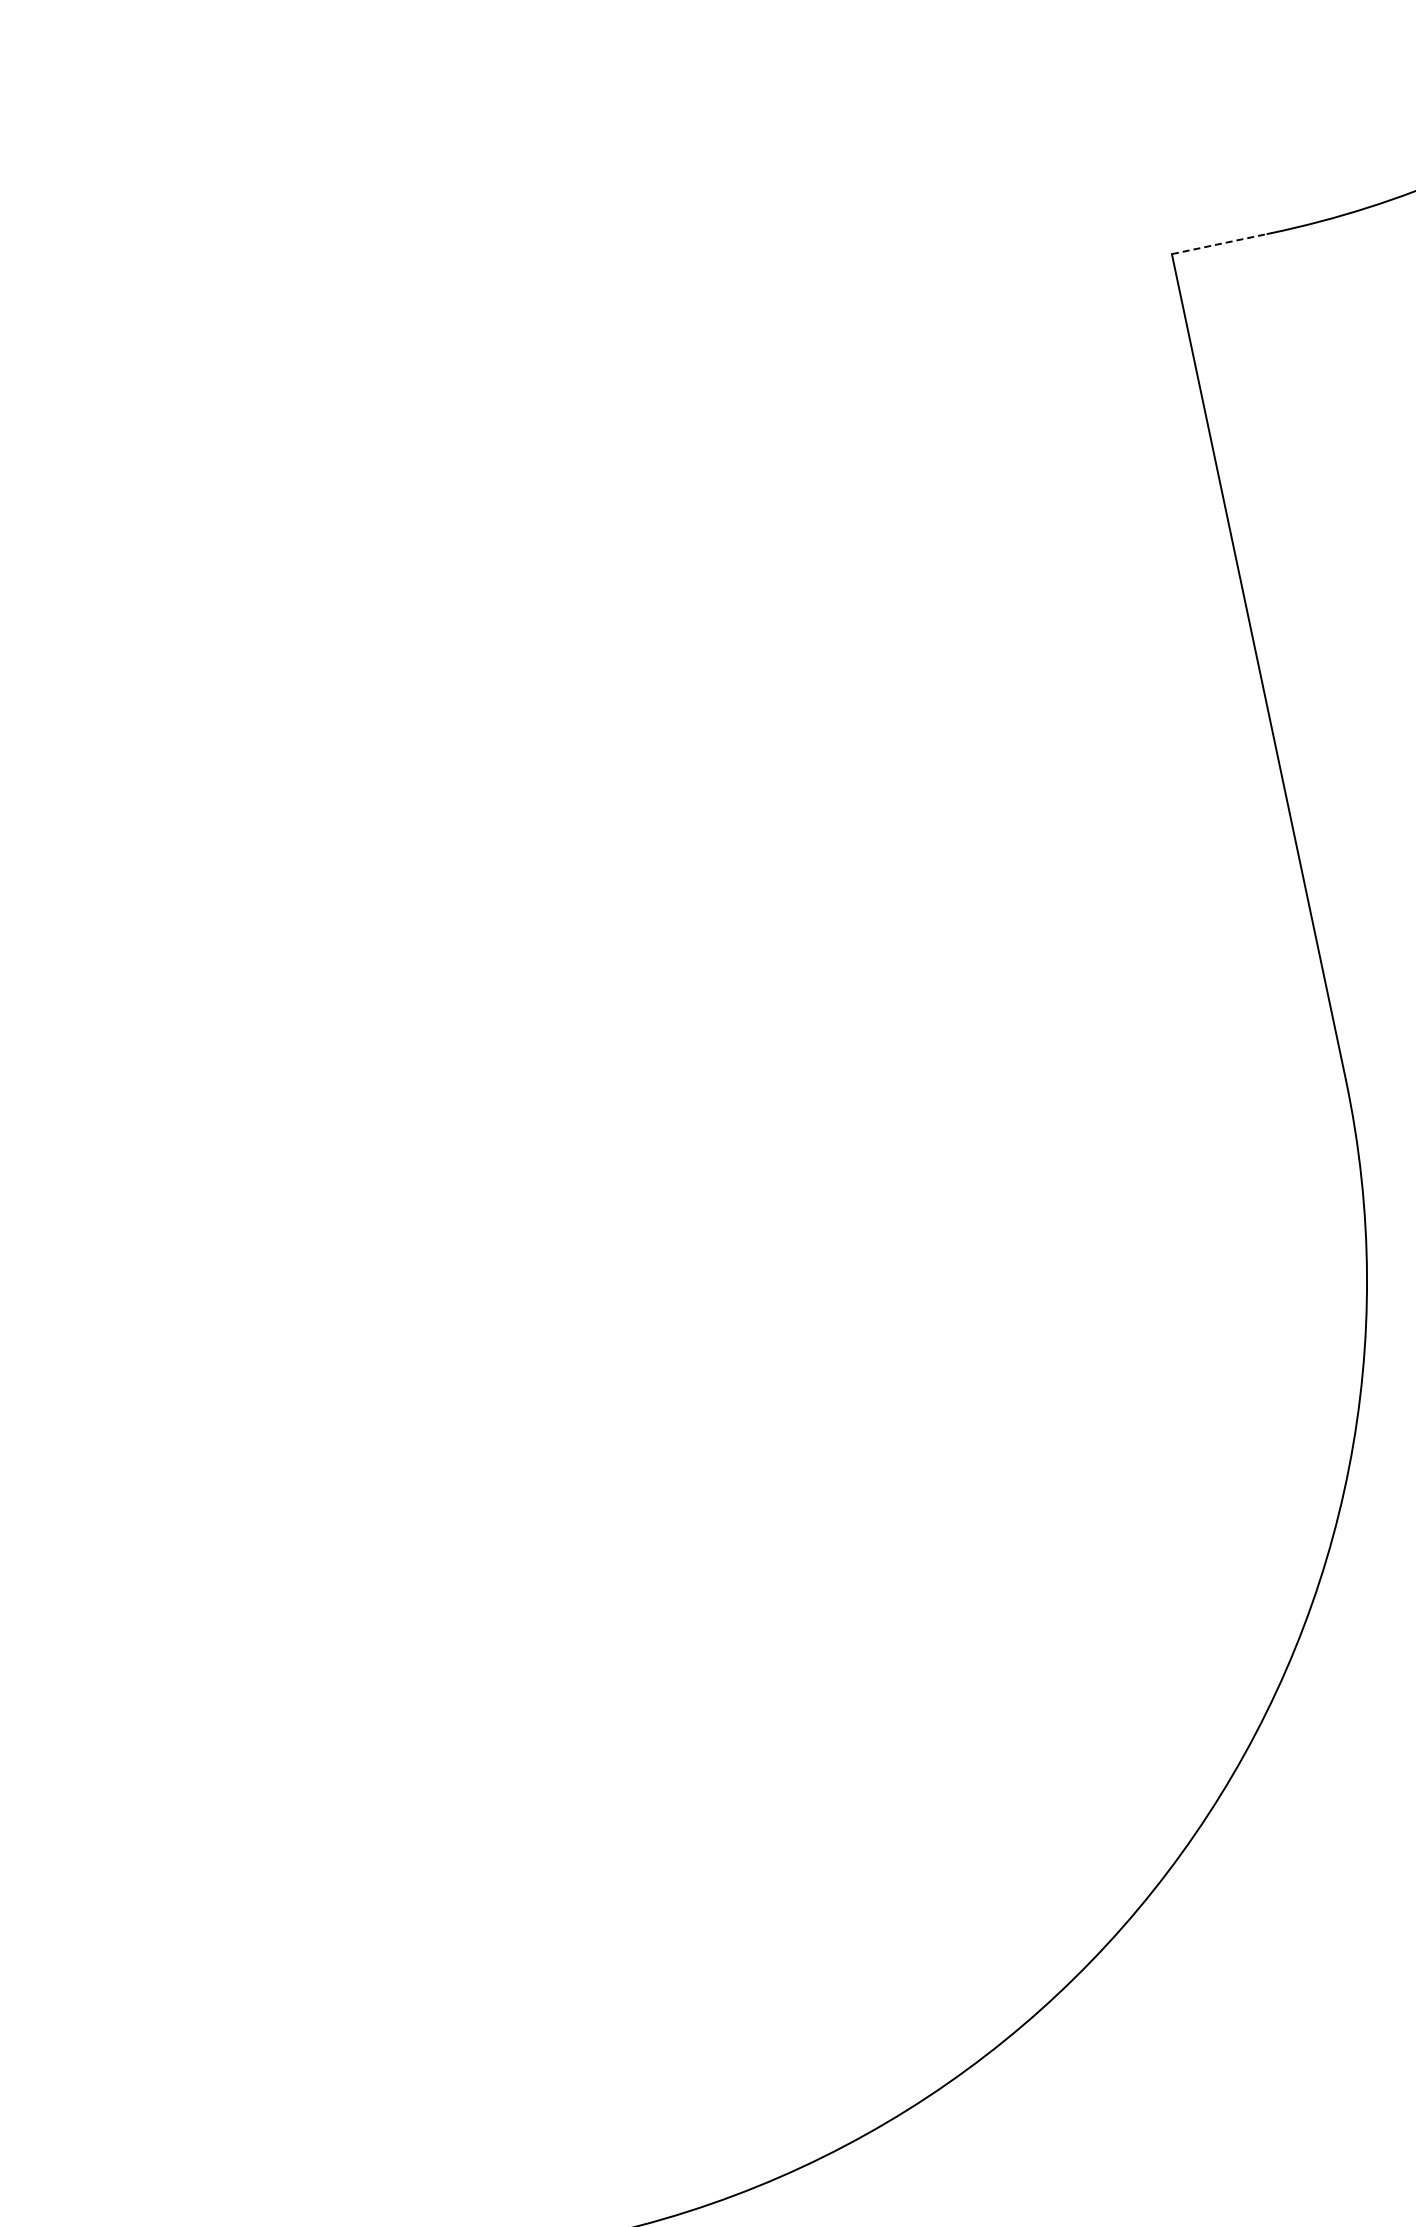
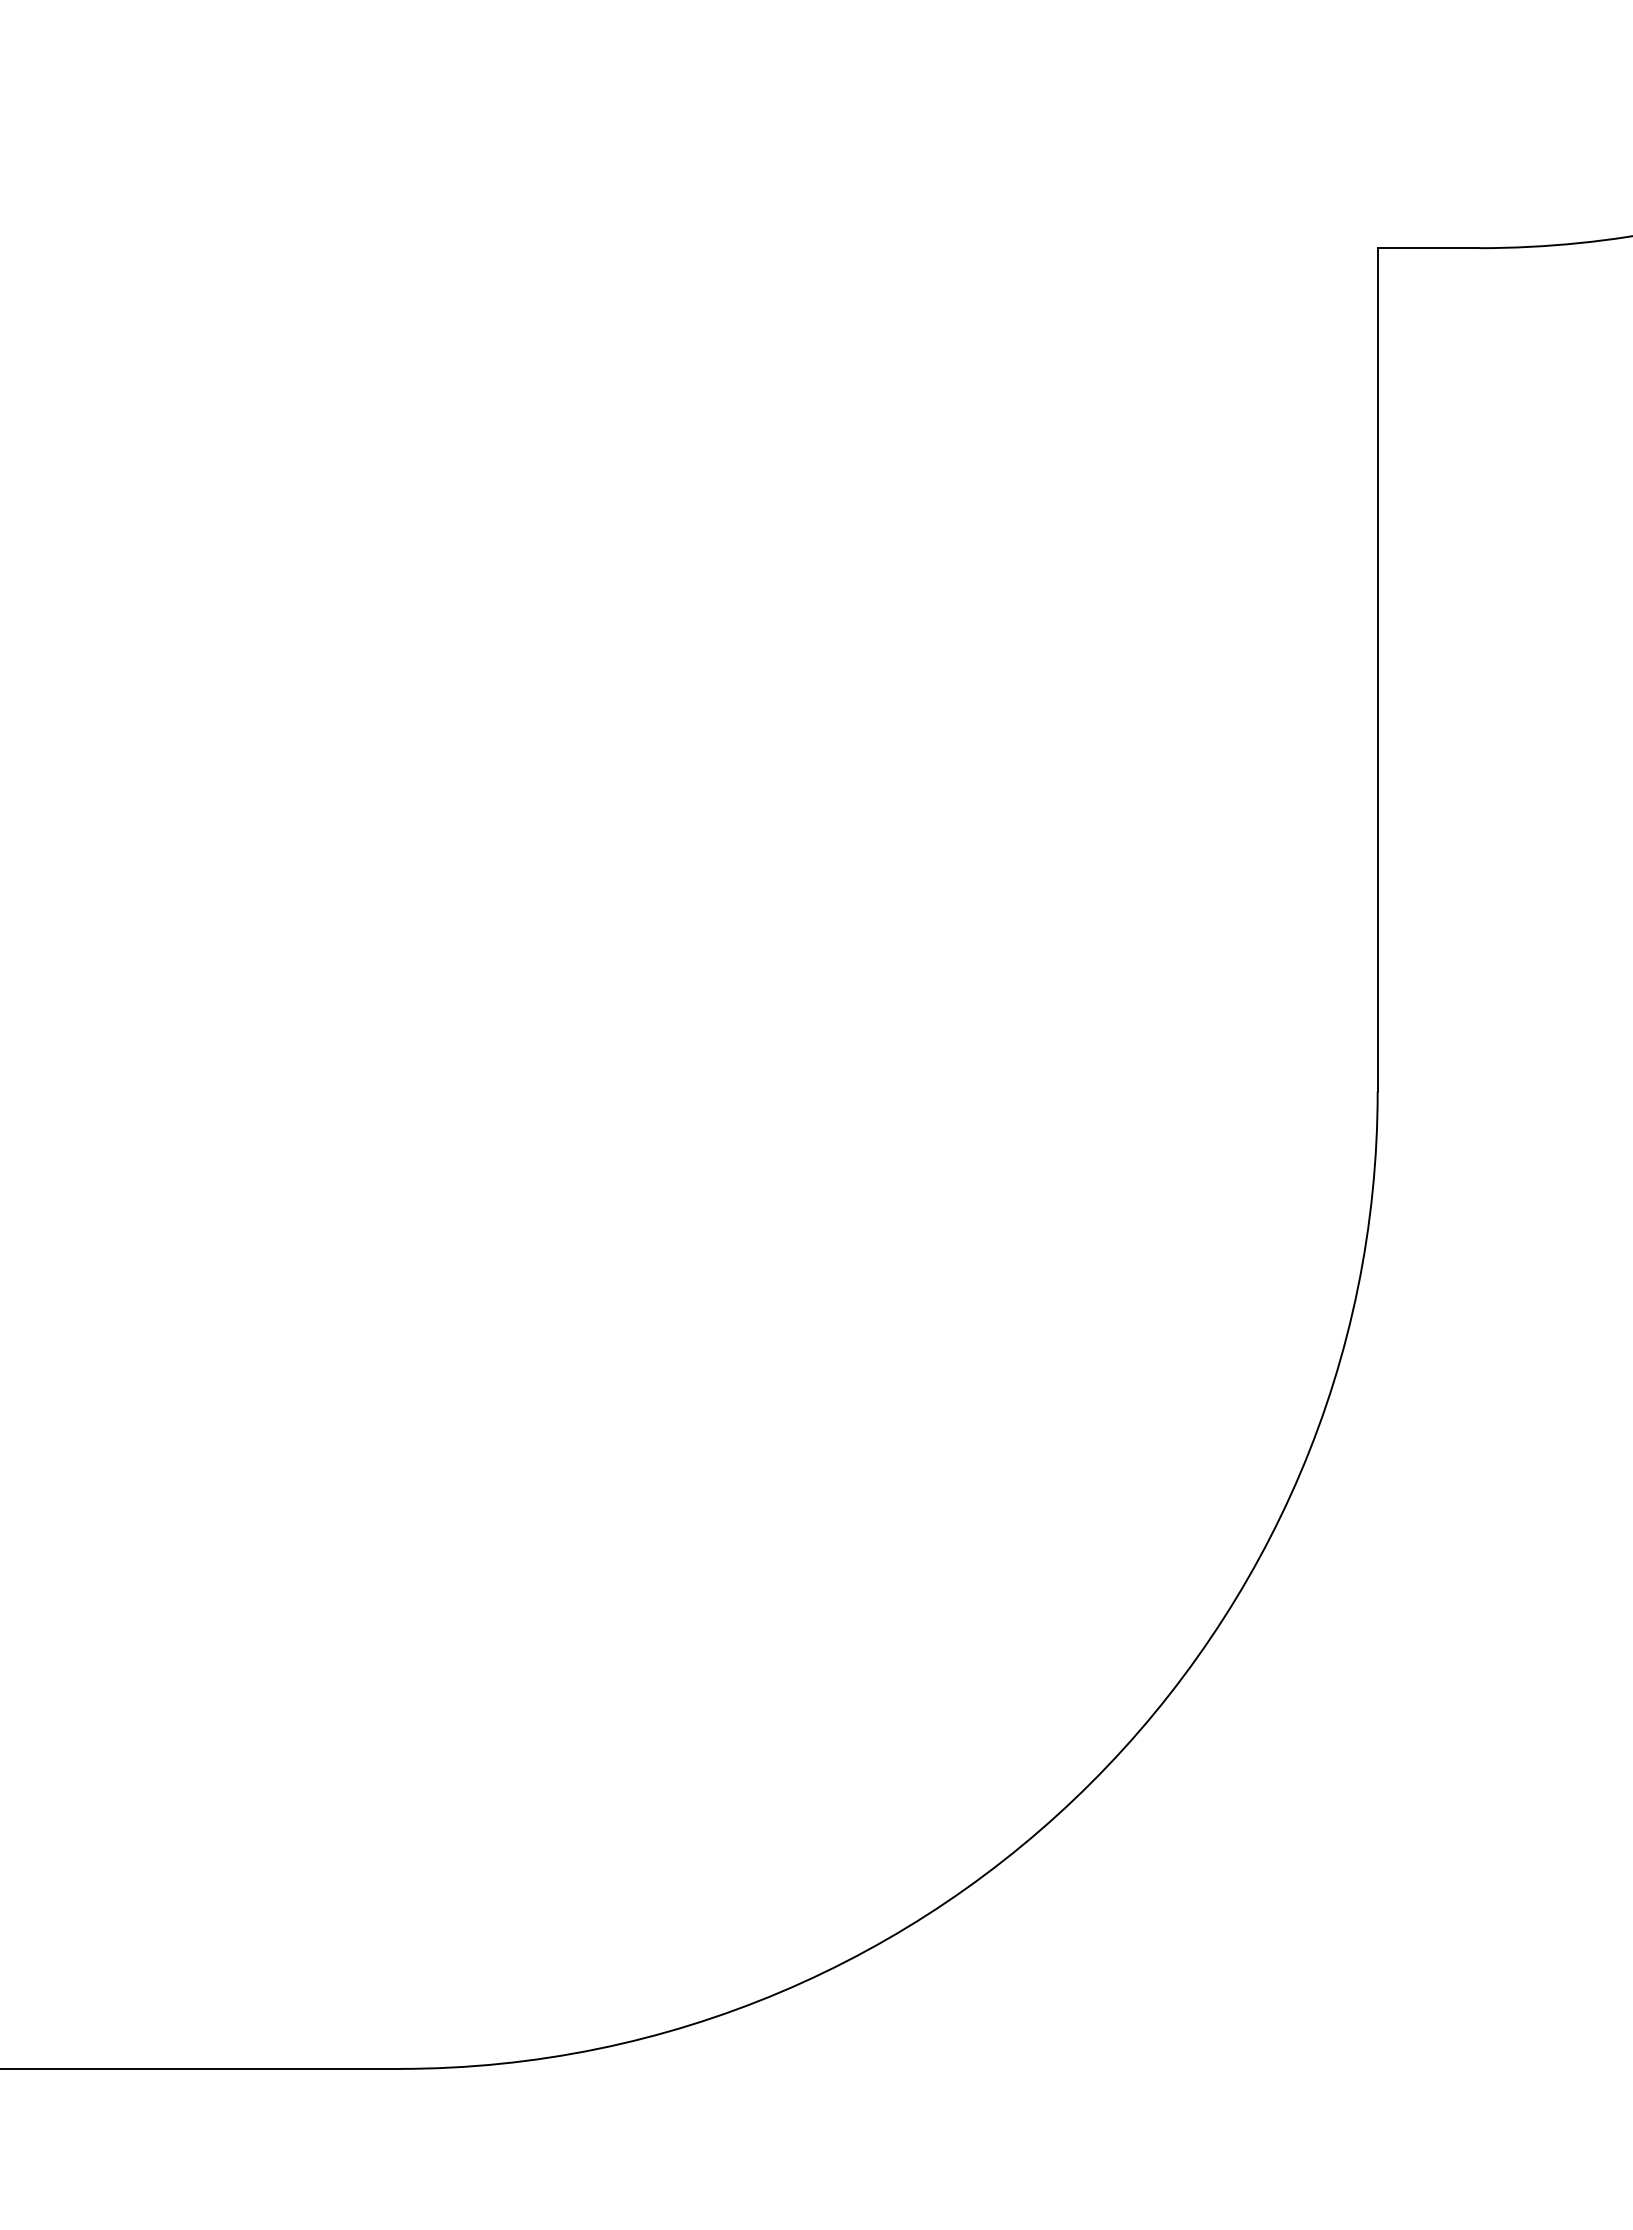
line: (1219, 244) -> (1426, 248), dashed -> solid

